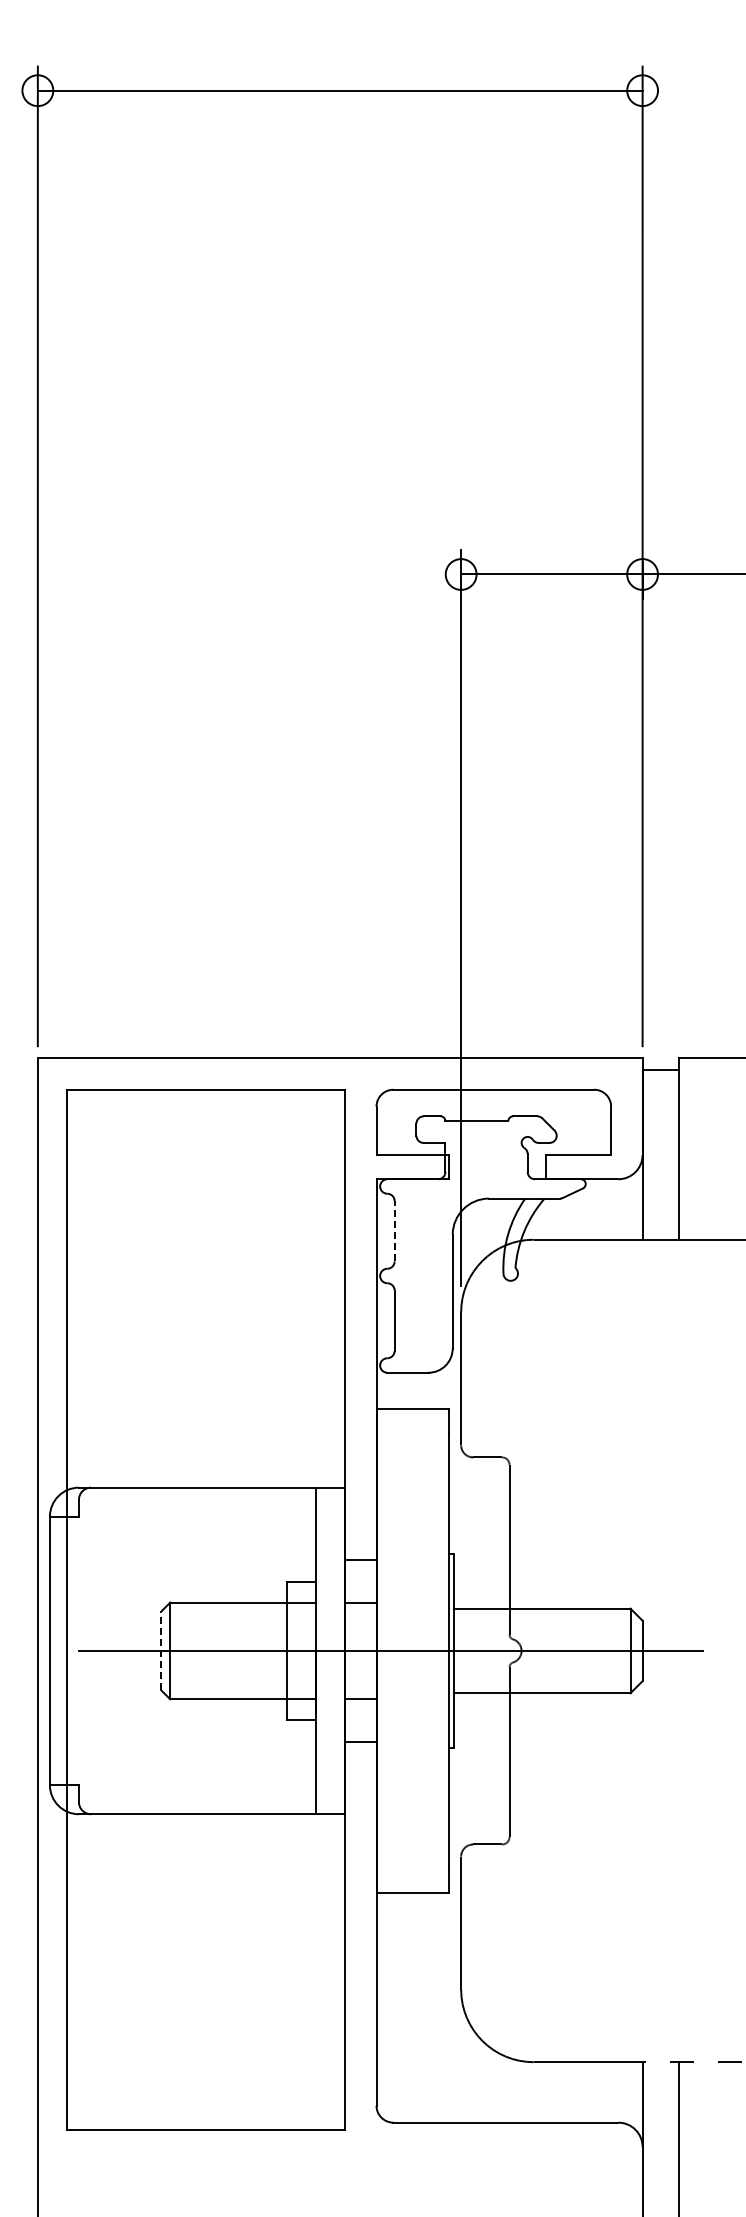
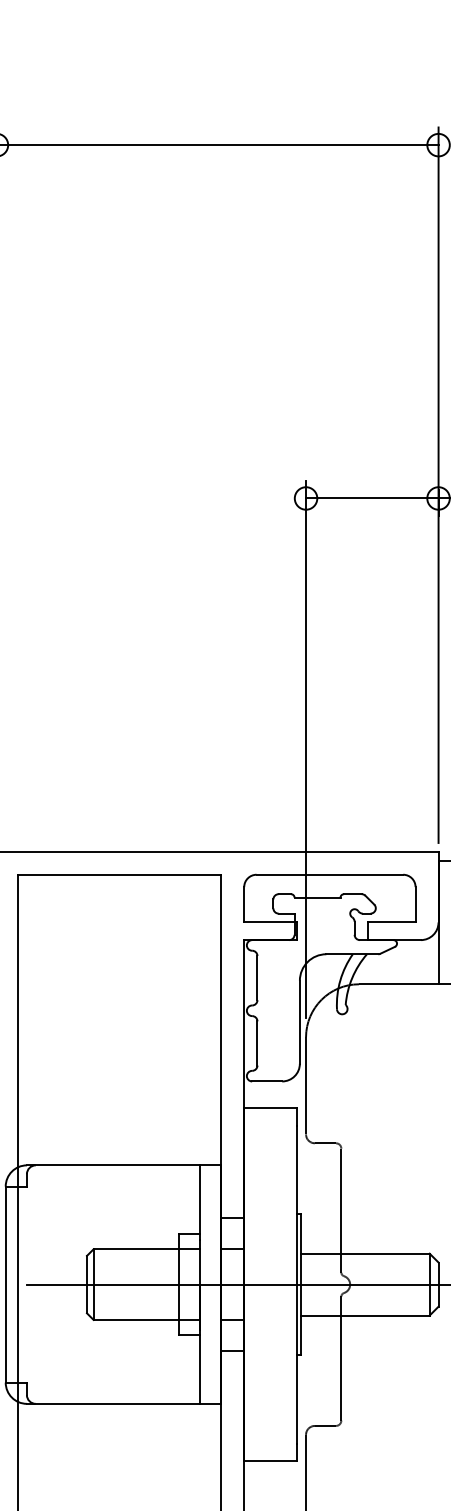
line: (394, 1230) -> (257, 977), dashed -> solid
line: (161, 1650) -> (87, 1284), dashed -> solid

